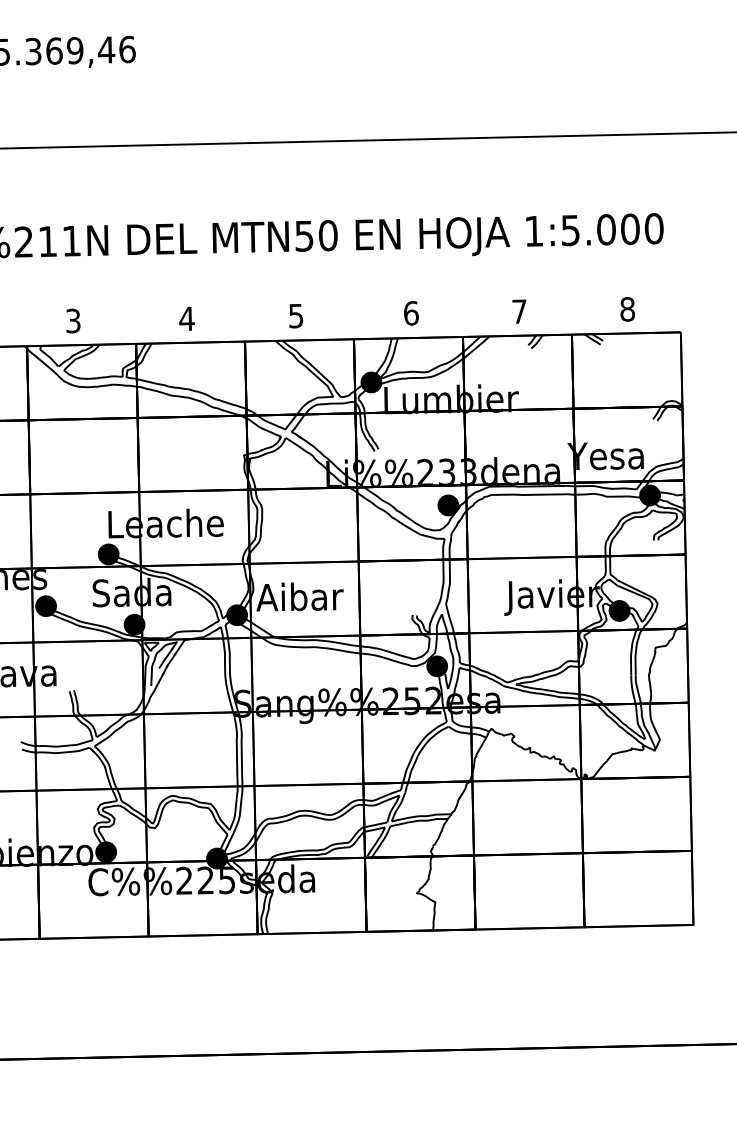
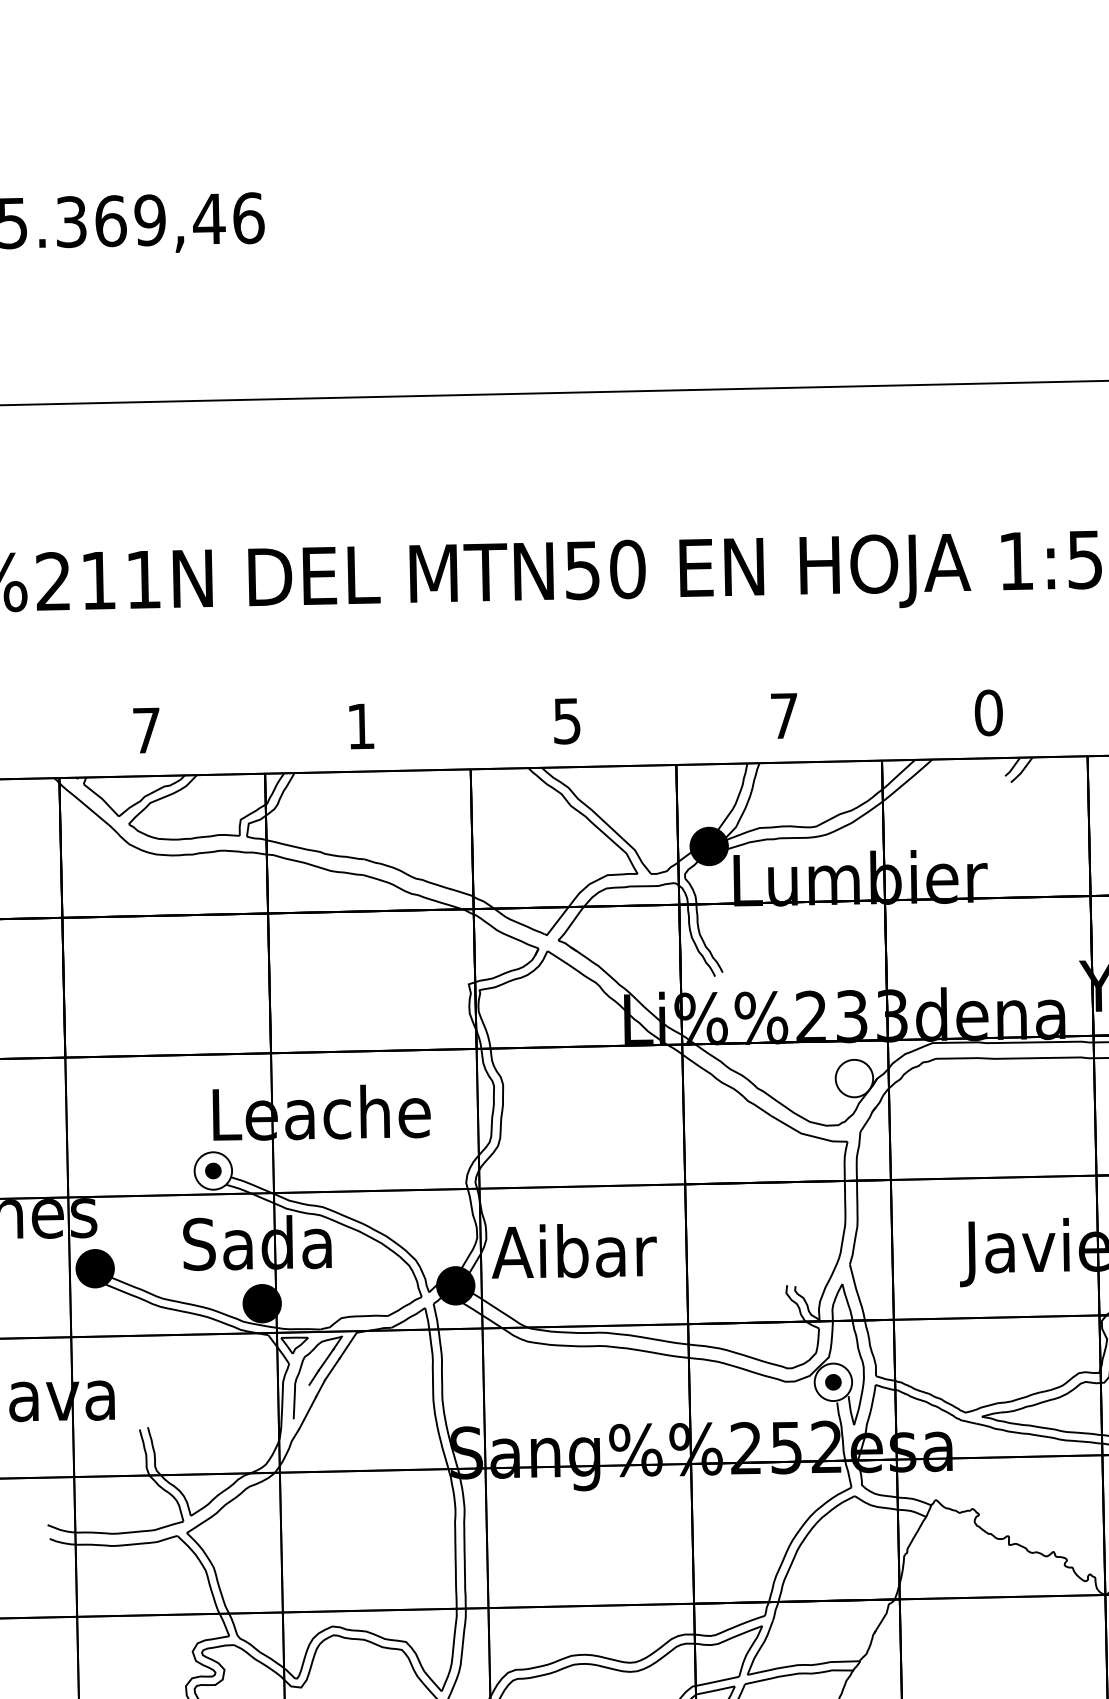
text: (519, 311) -> (988, 712), 7 -> 0
text: (411, 313) -> (784, 716), 6 -> 7
text: (186, 318) -> (360, 725), 4 -> 1
text: (73, 320) -> (146, 729), 3 -> 7
fill: (448, 505) -> (854, 1078), removed
fill: (108, 554) -> (213, 1171), removed
fill: (437, 666) -> (833, 1382), removed

